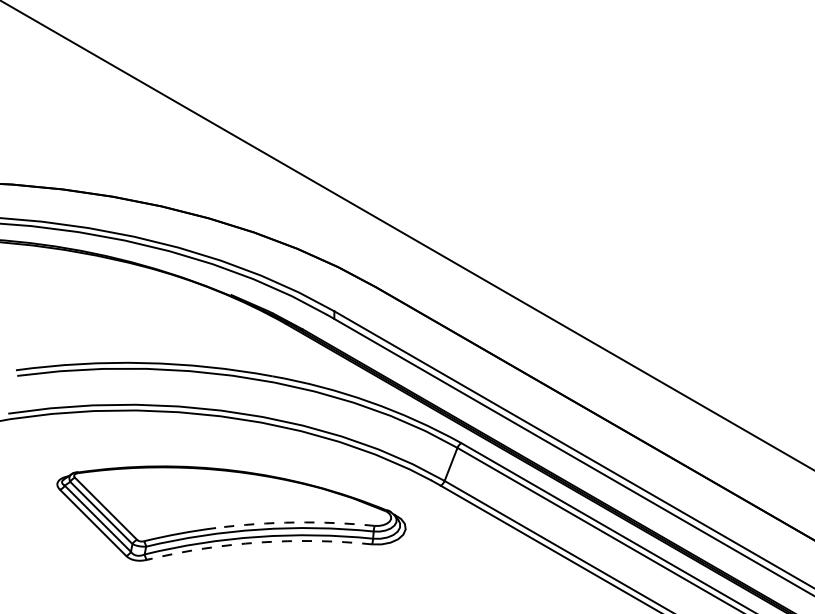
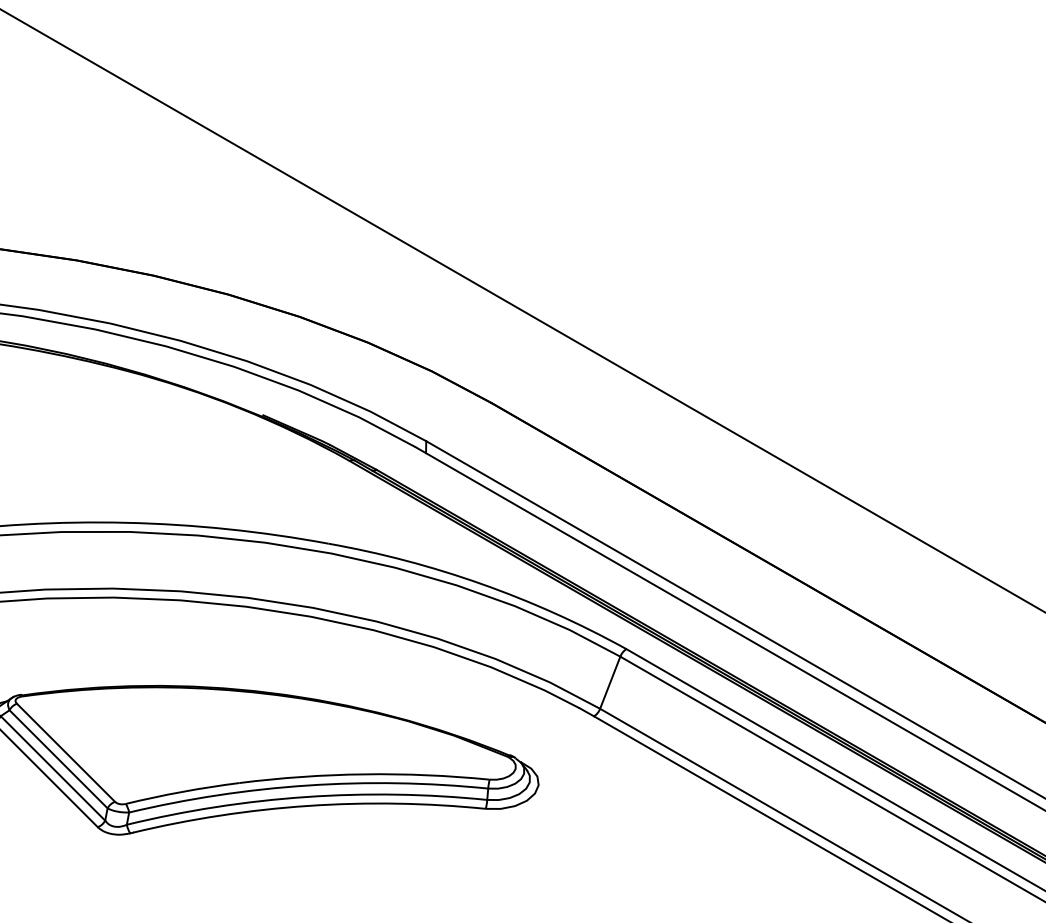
arc: (295, 522) -> (364, 774), dashed -> solid
arc: (259, 542) -> (308, 805), dashed -> solid

